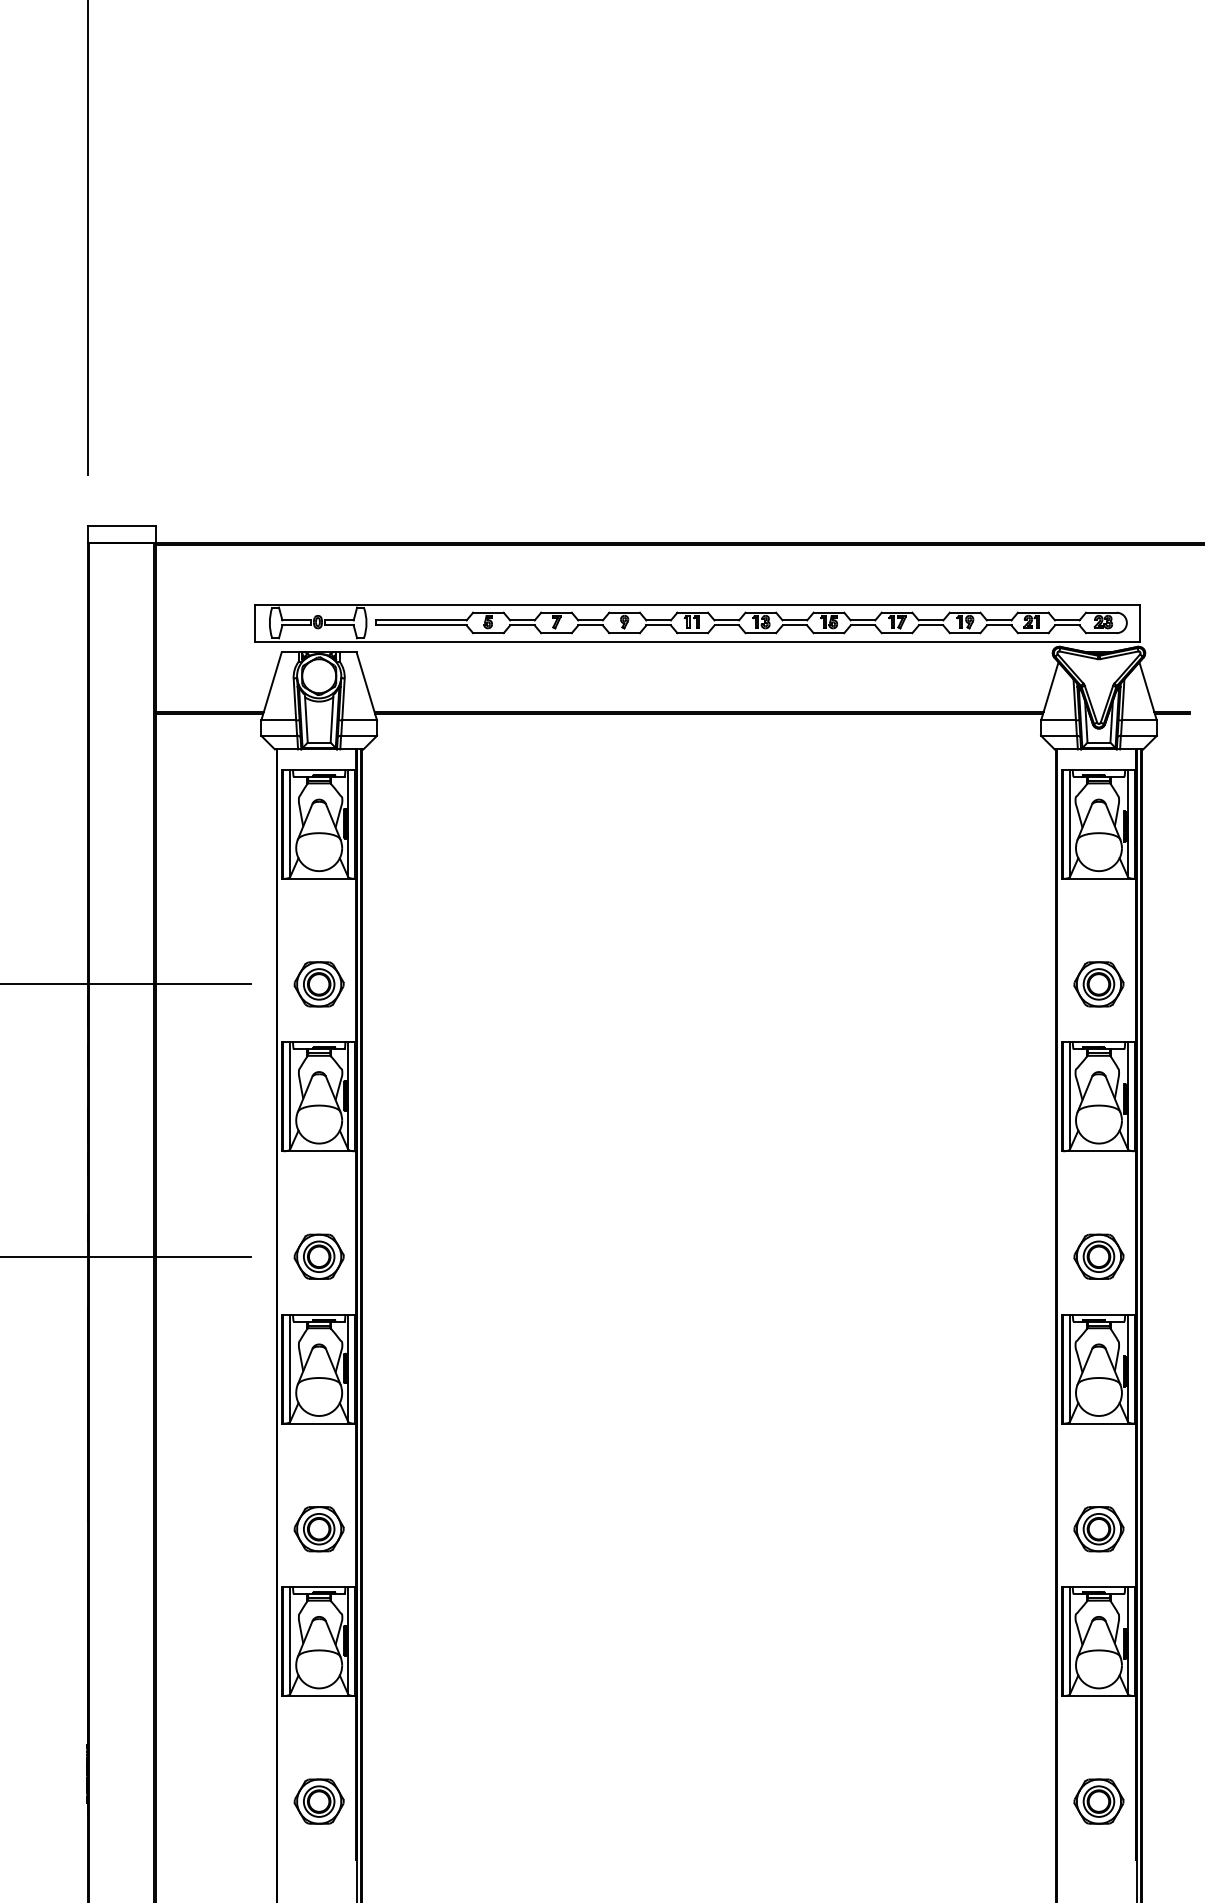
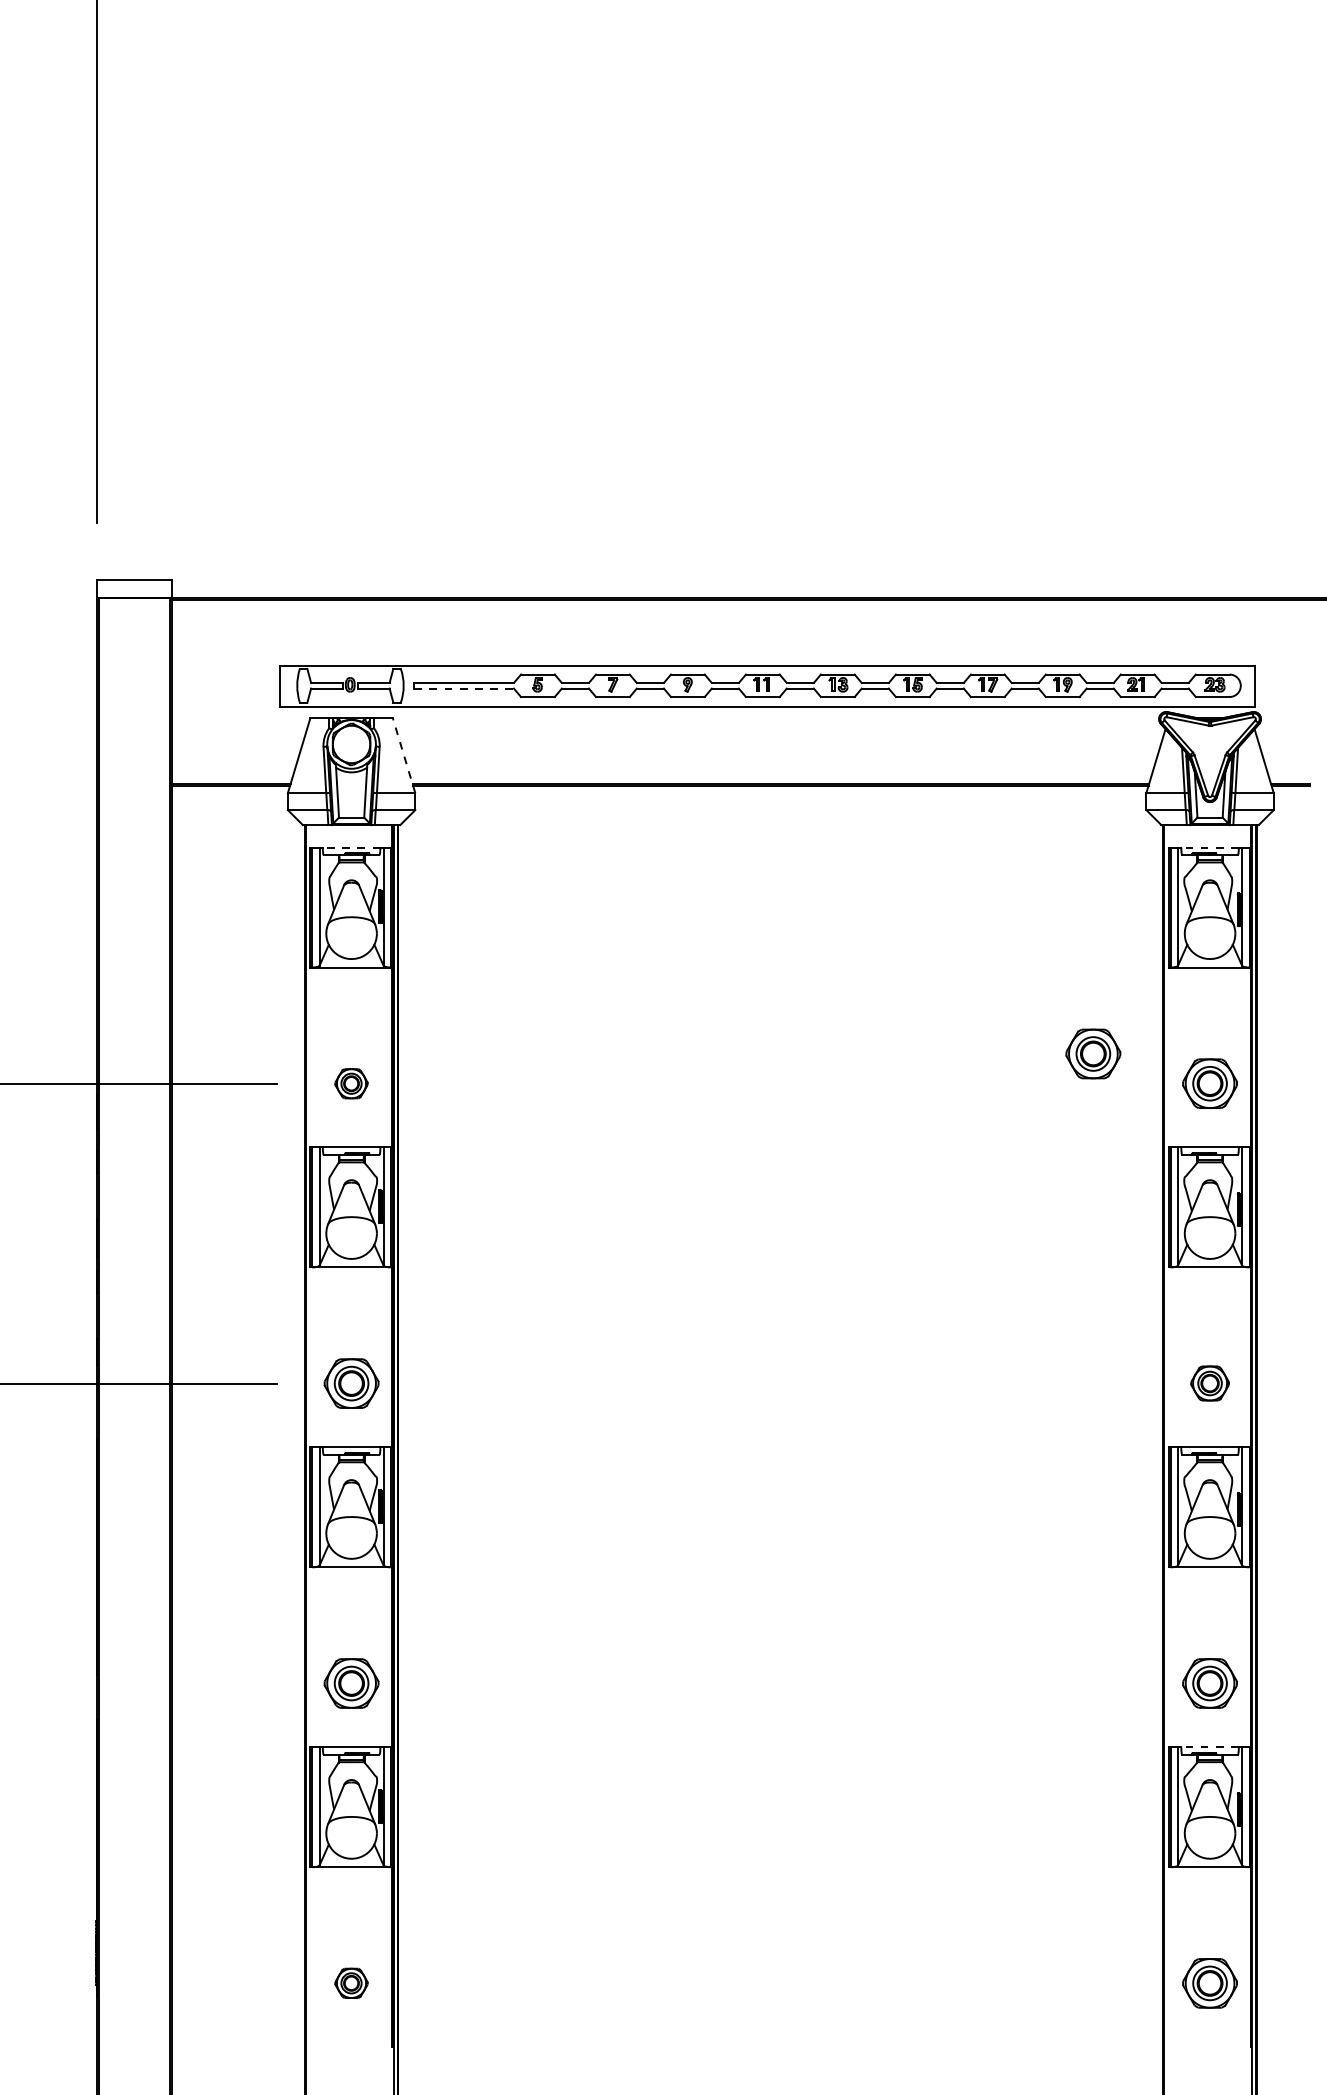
line: (421, 625) -> (464, 688), solid -> dashed
line: (366, 686) -> (403, 755), solid -> dashed
line: (318, 769) -> (350, 847), solid -> dashed
line: (1098, 769) -> (1209, 847), solid -> dashed
part: (992, 957) -> (1092, 1054), added
part: (318, 984) -> (350, 1083), size x0.6
part: (1098, 1256) -> (1209, 1383), size x0.7
line: (1098, 1587) -> (1209, 1747), solid -> dashed
part: (318, 1801) -> (350, 1983), size x0.6

